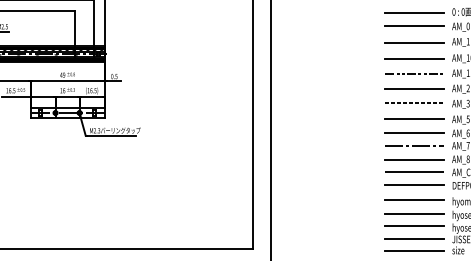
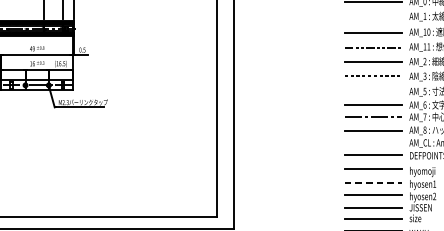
line: (414, 42) -> (372, 17), removed
line: (414, 118) -> (372, 90), removed
line: (414, 171) -> (372, 142), removed
line: (414, 213) -> (372, 182), solid -> dashed

